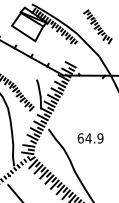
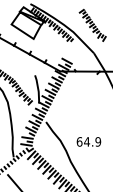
text: (90, 137) -> (88, 141), moved

